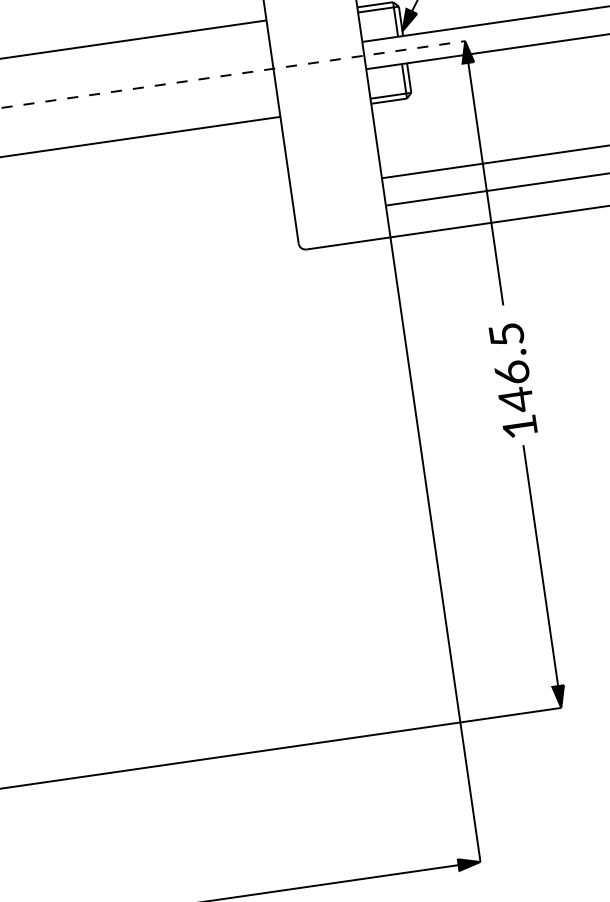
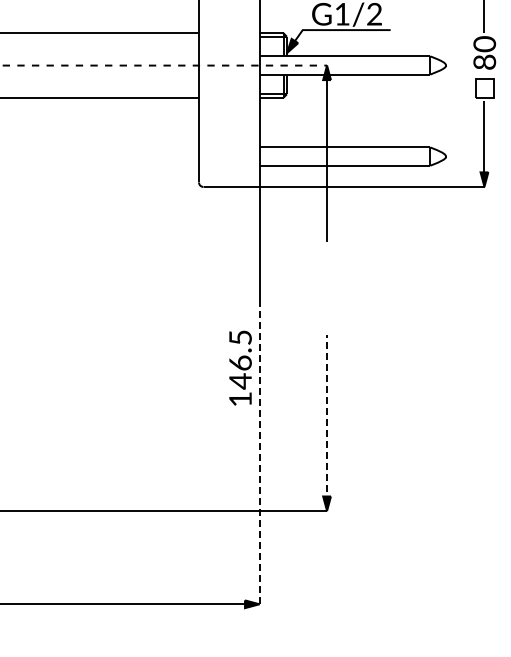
text: (513, 379) -> (240, 367), moved
line: (542, 570) -> (327, 419), solid -> dashed
line: (447, 636) -> (259, 453), solid -> dashed

